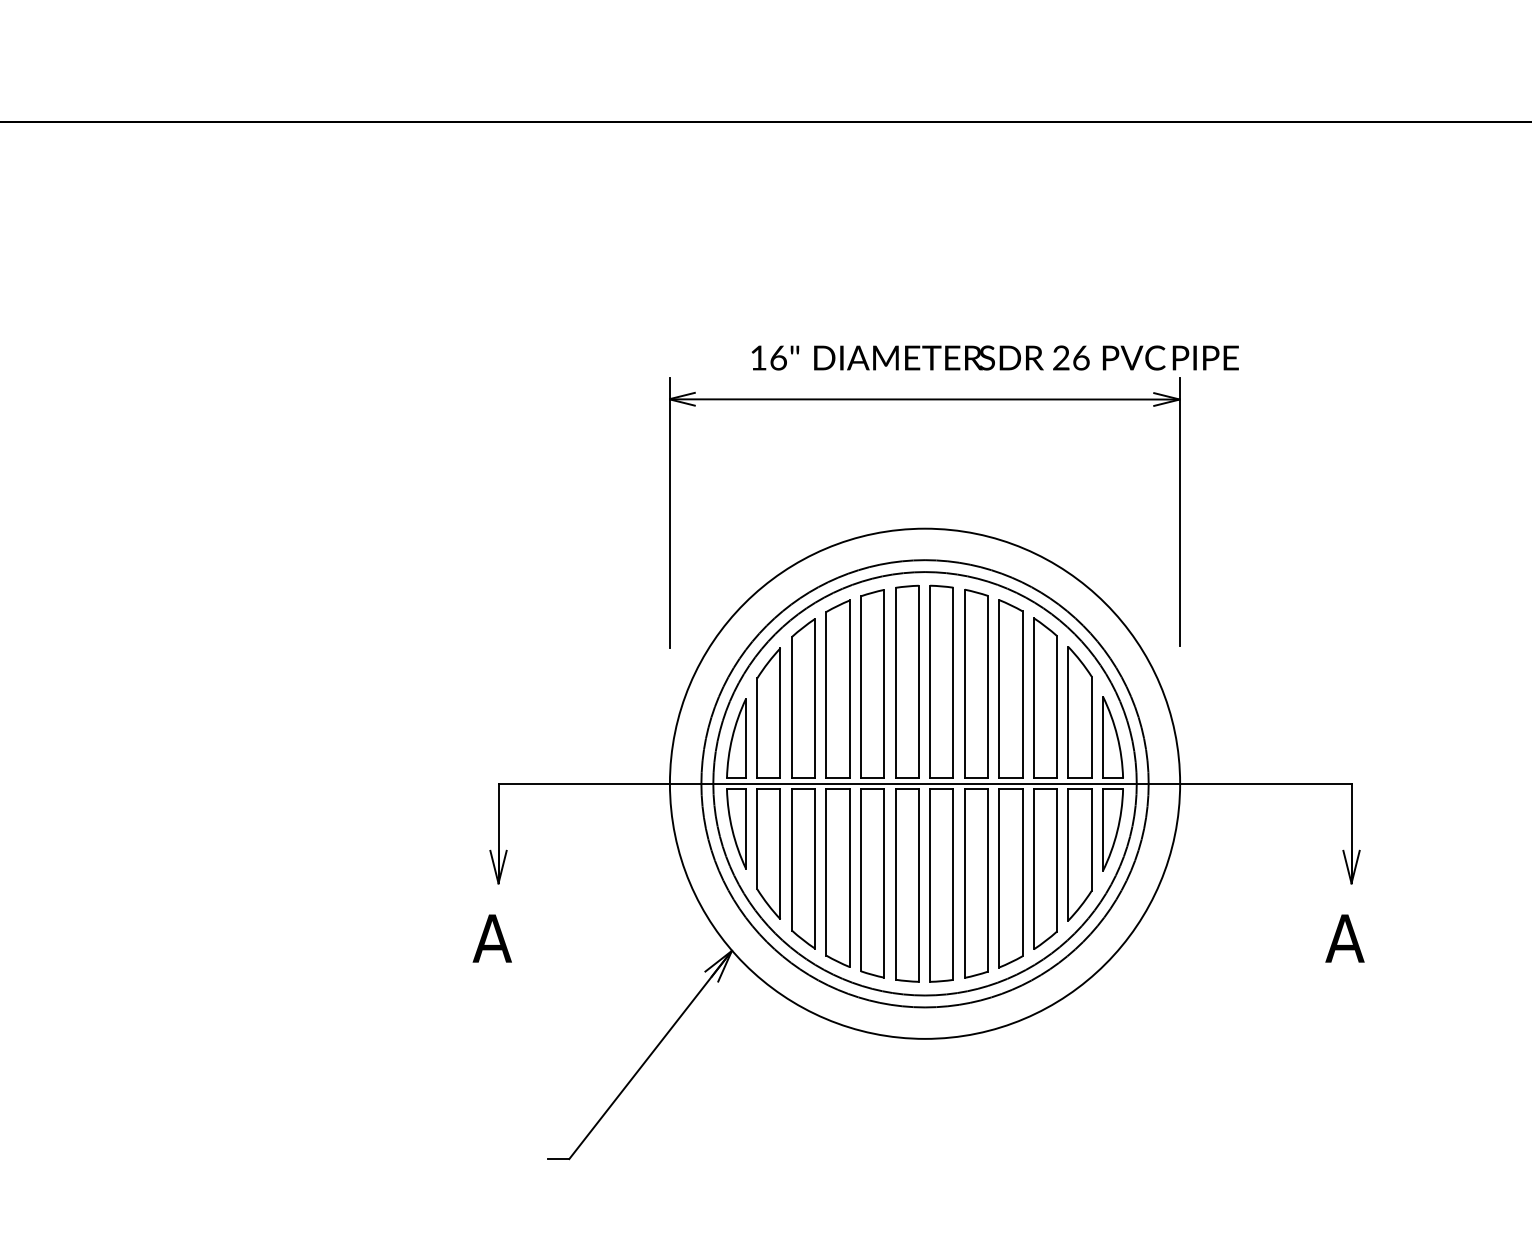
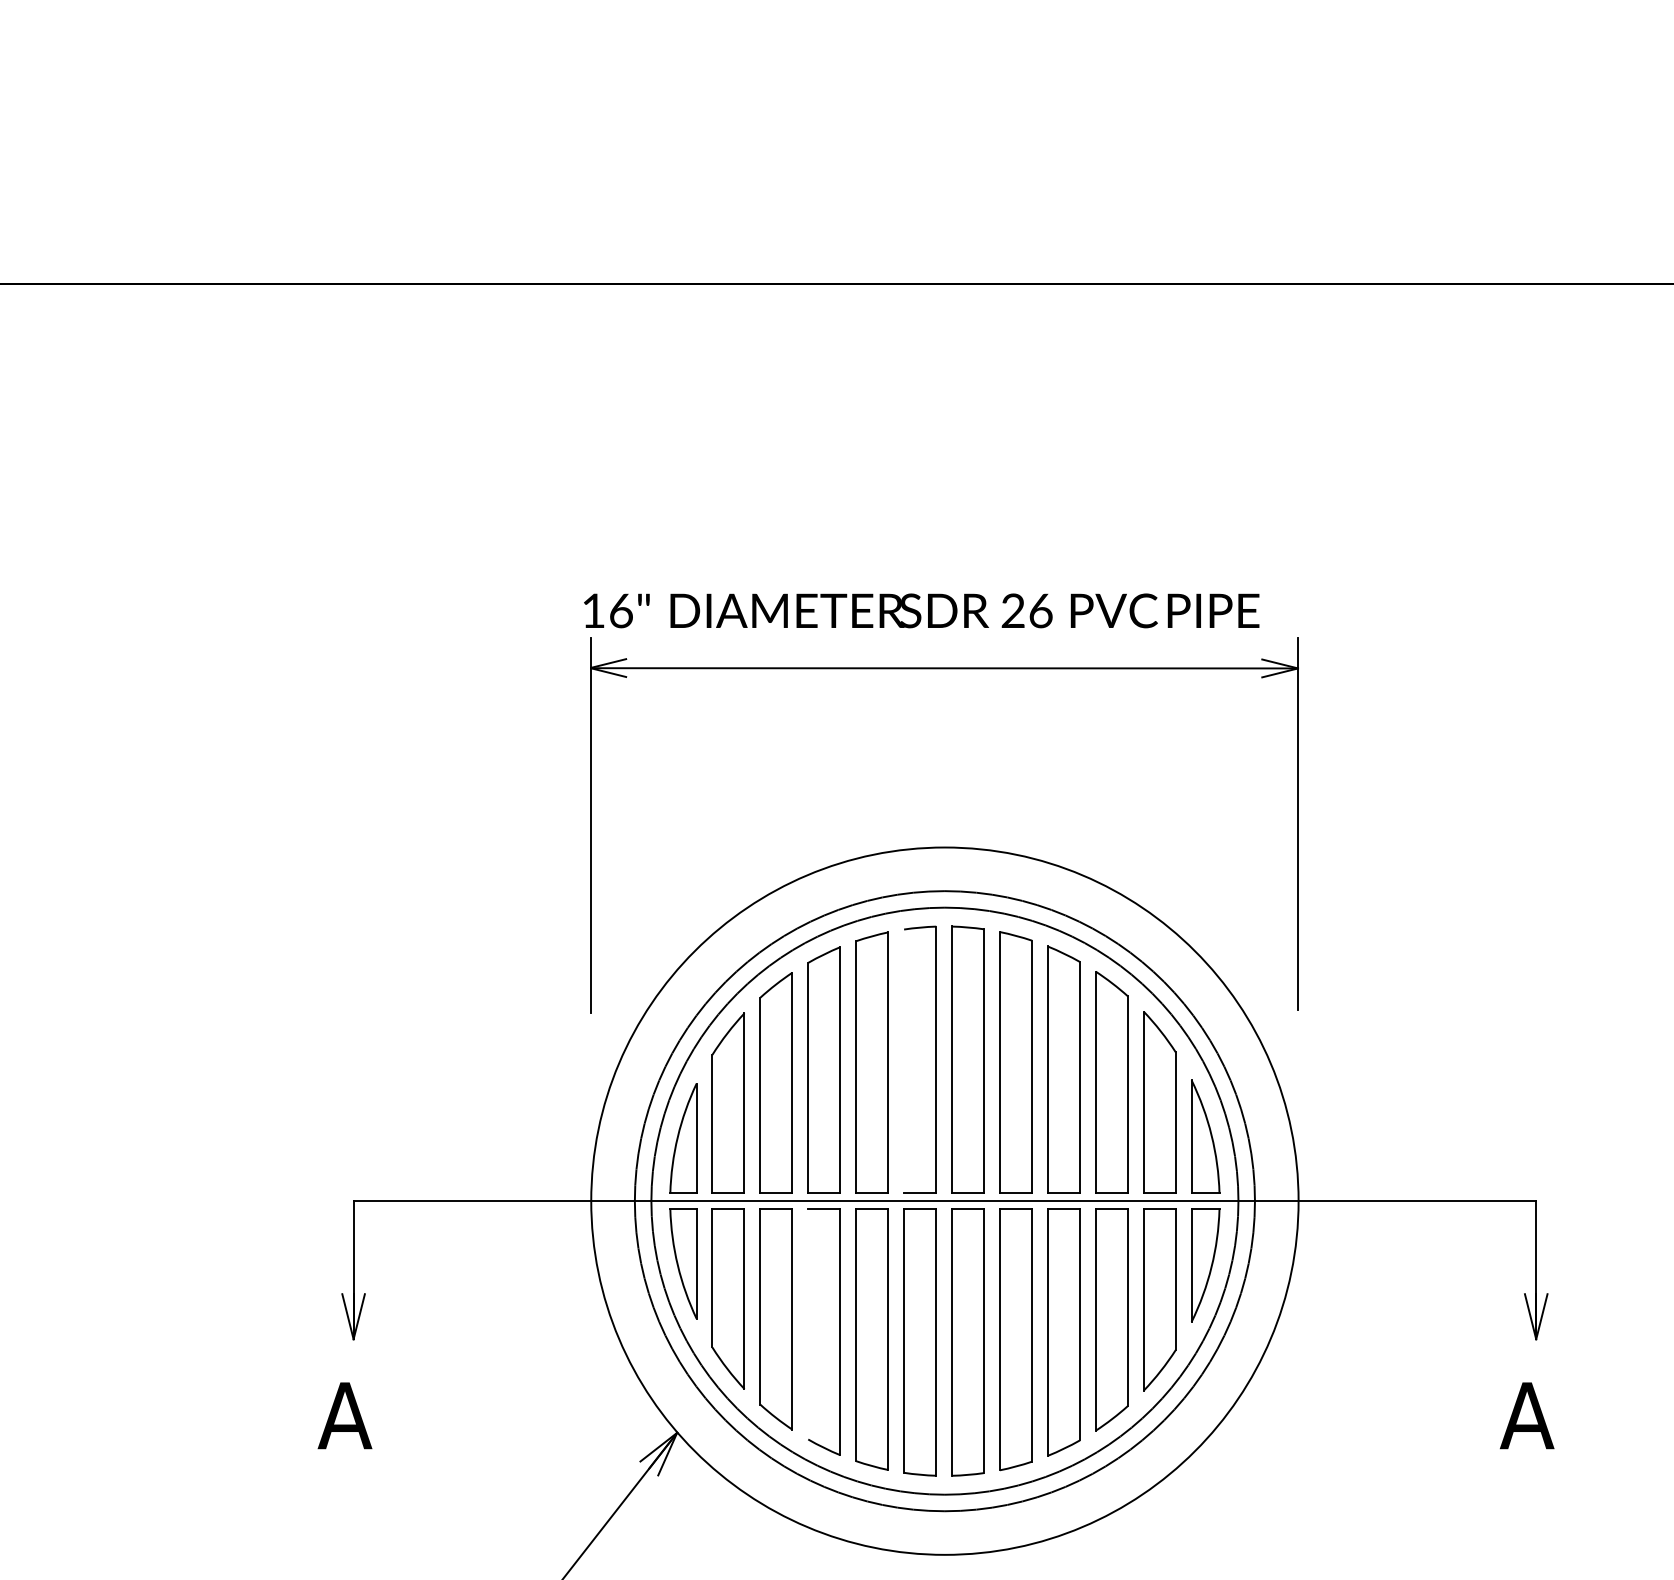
text: (994, 357) -> (920, 610), moved
line: (895, 682) -> (903, 1060), removed
line: (826, 872) -> (808, 1324), removed

